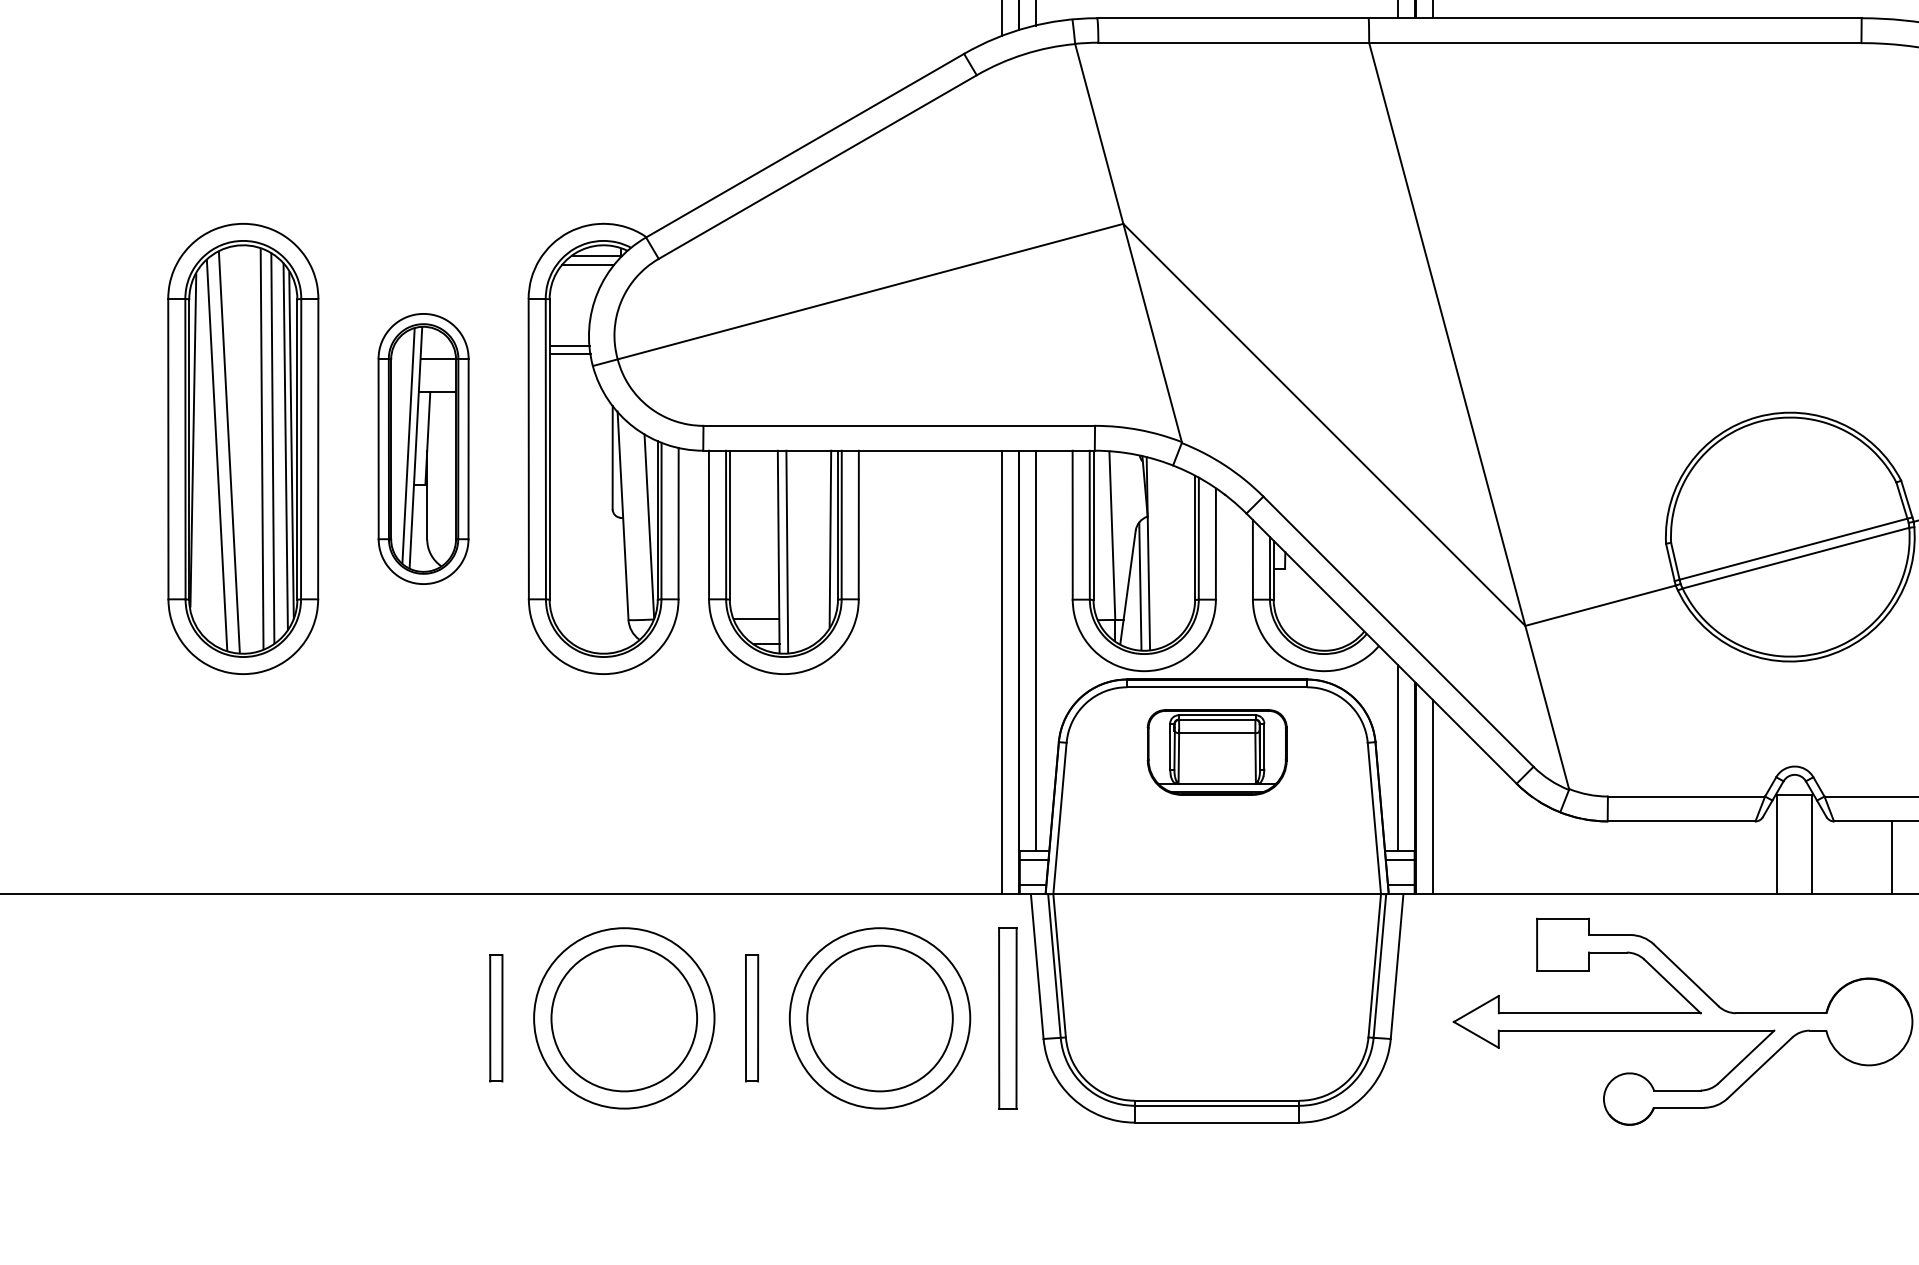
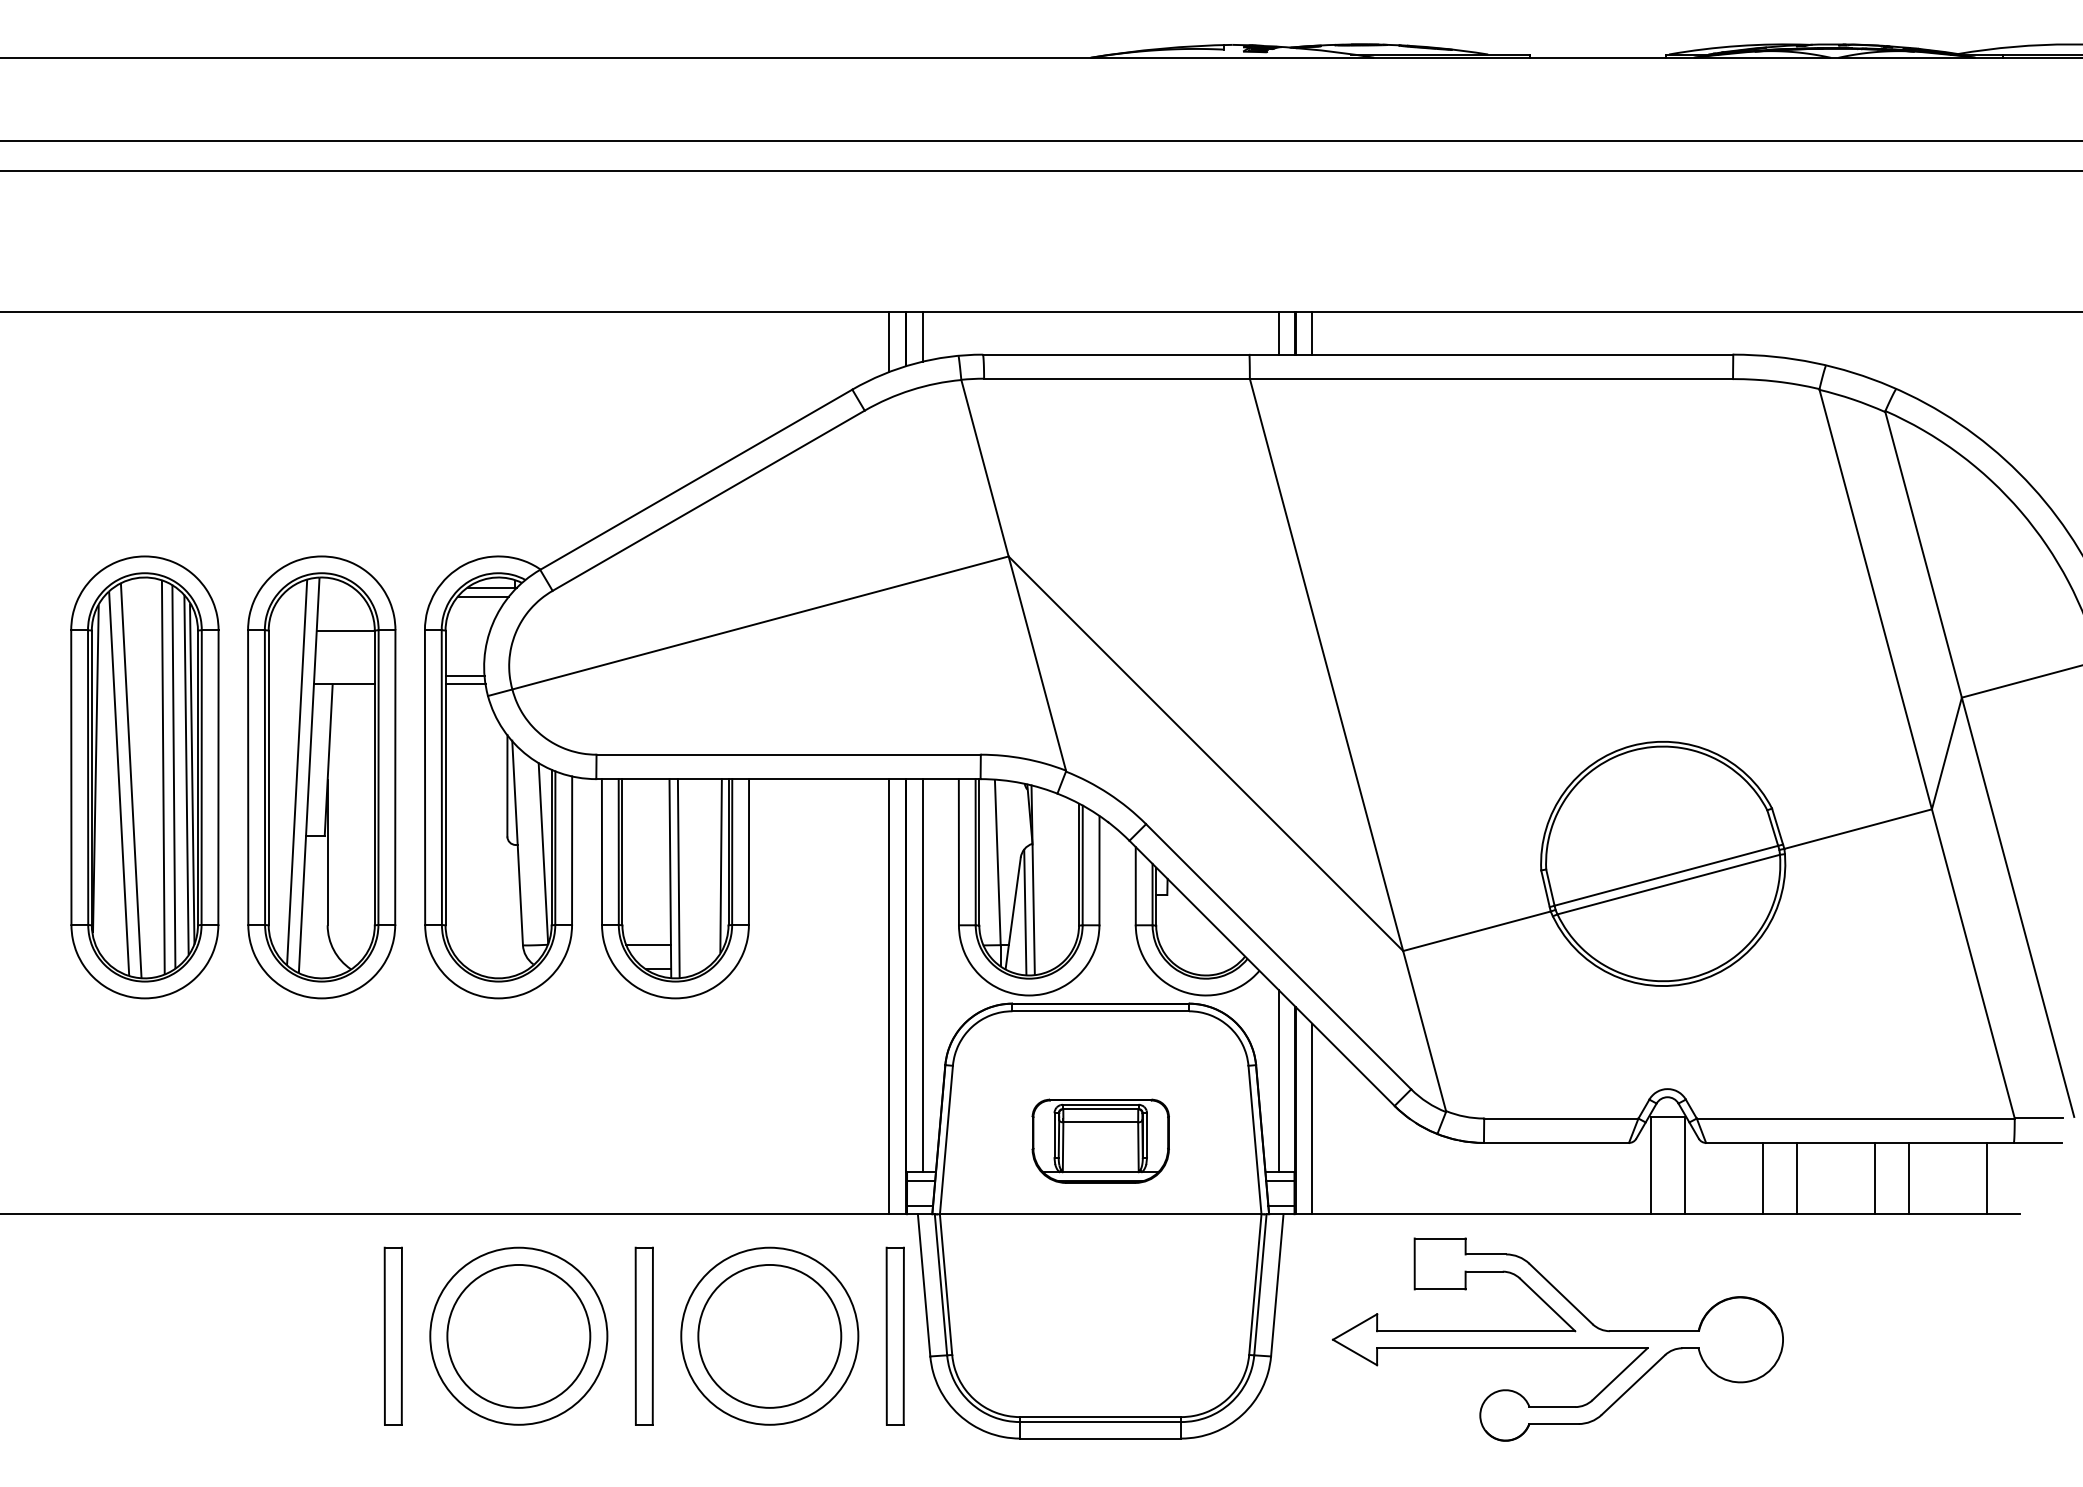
part: (423, 449) -> (321, 777), size x1.67
part: (1216, 751) -> (1100, 1140), moved
part: (495, 1017) -> (392, 1335), size x1.43
part: (751, 1017) -> (643, 1335), size x1.43

